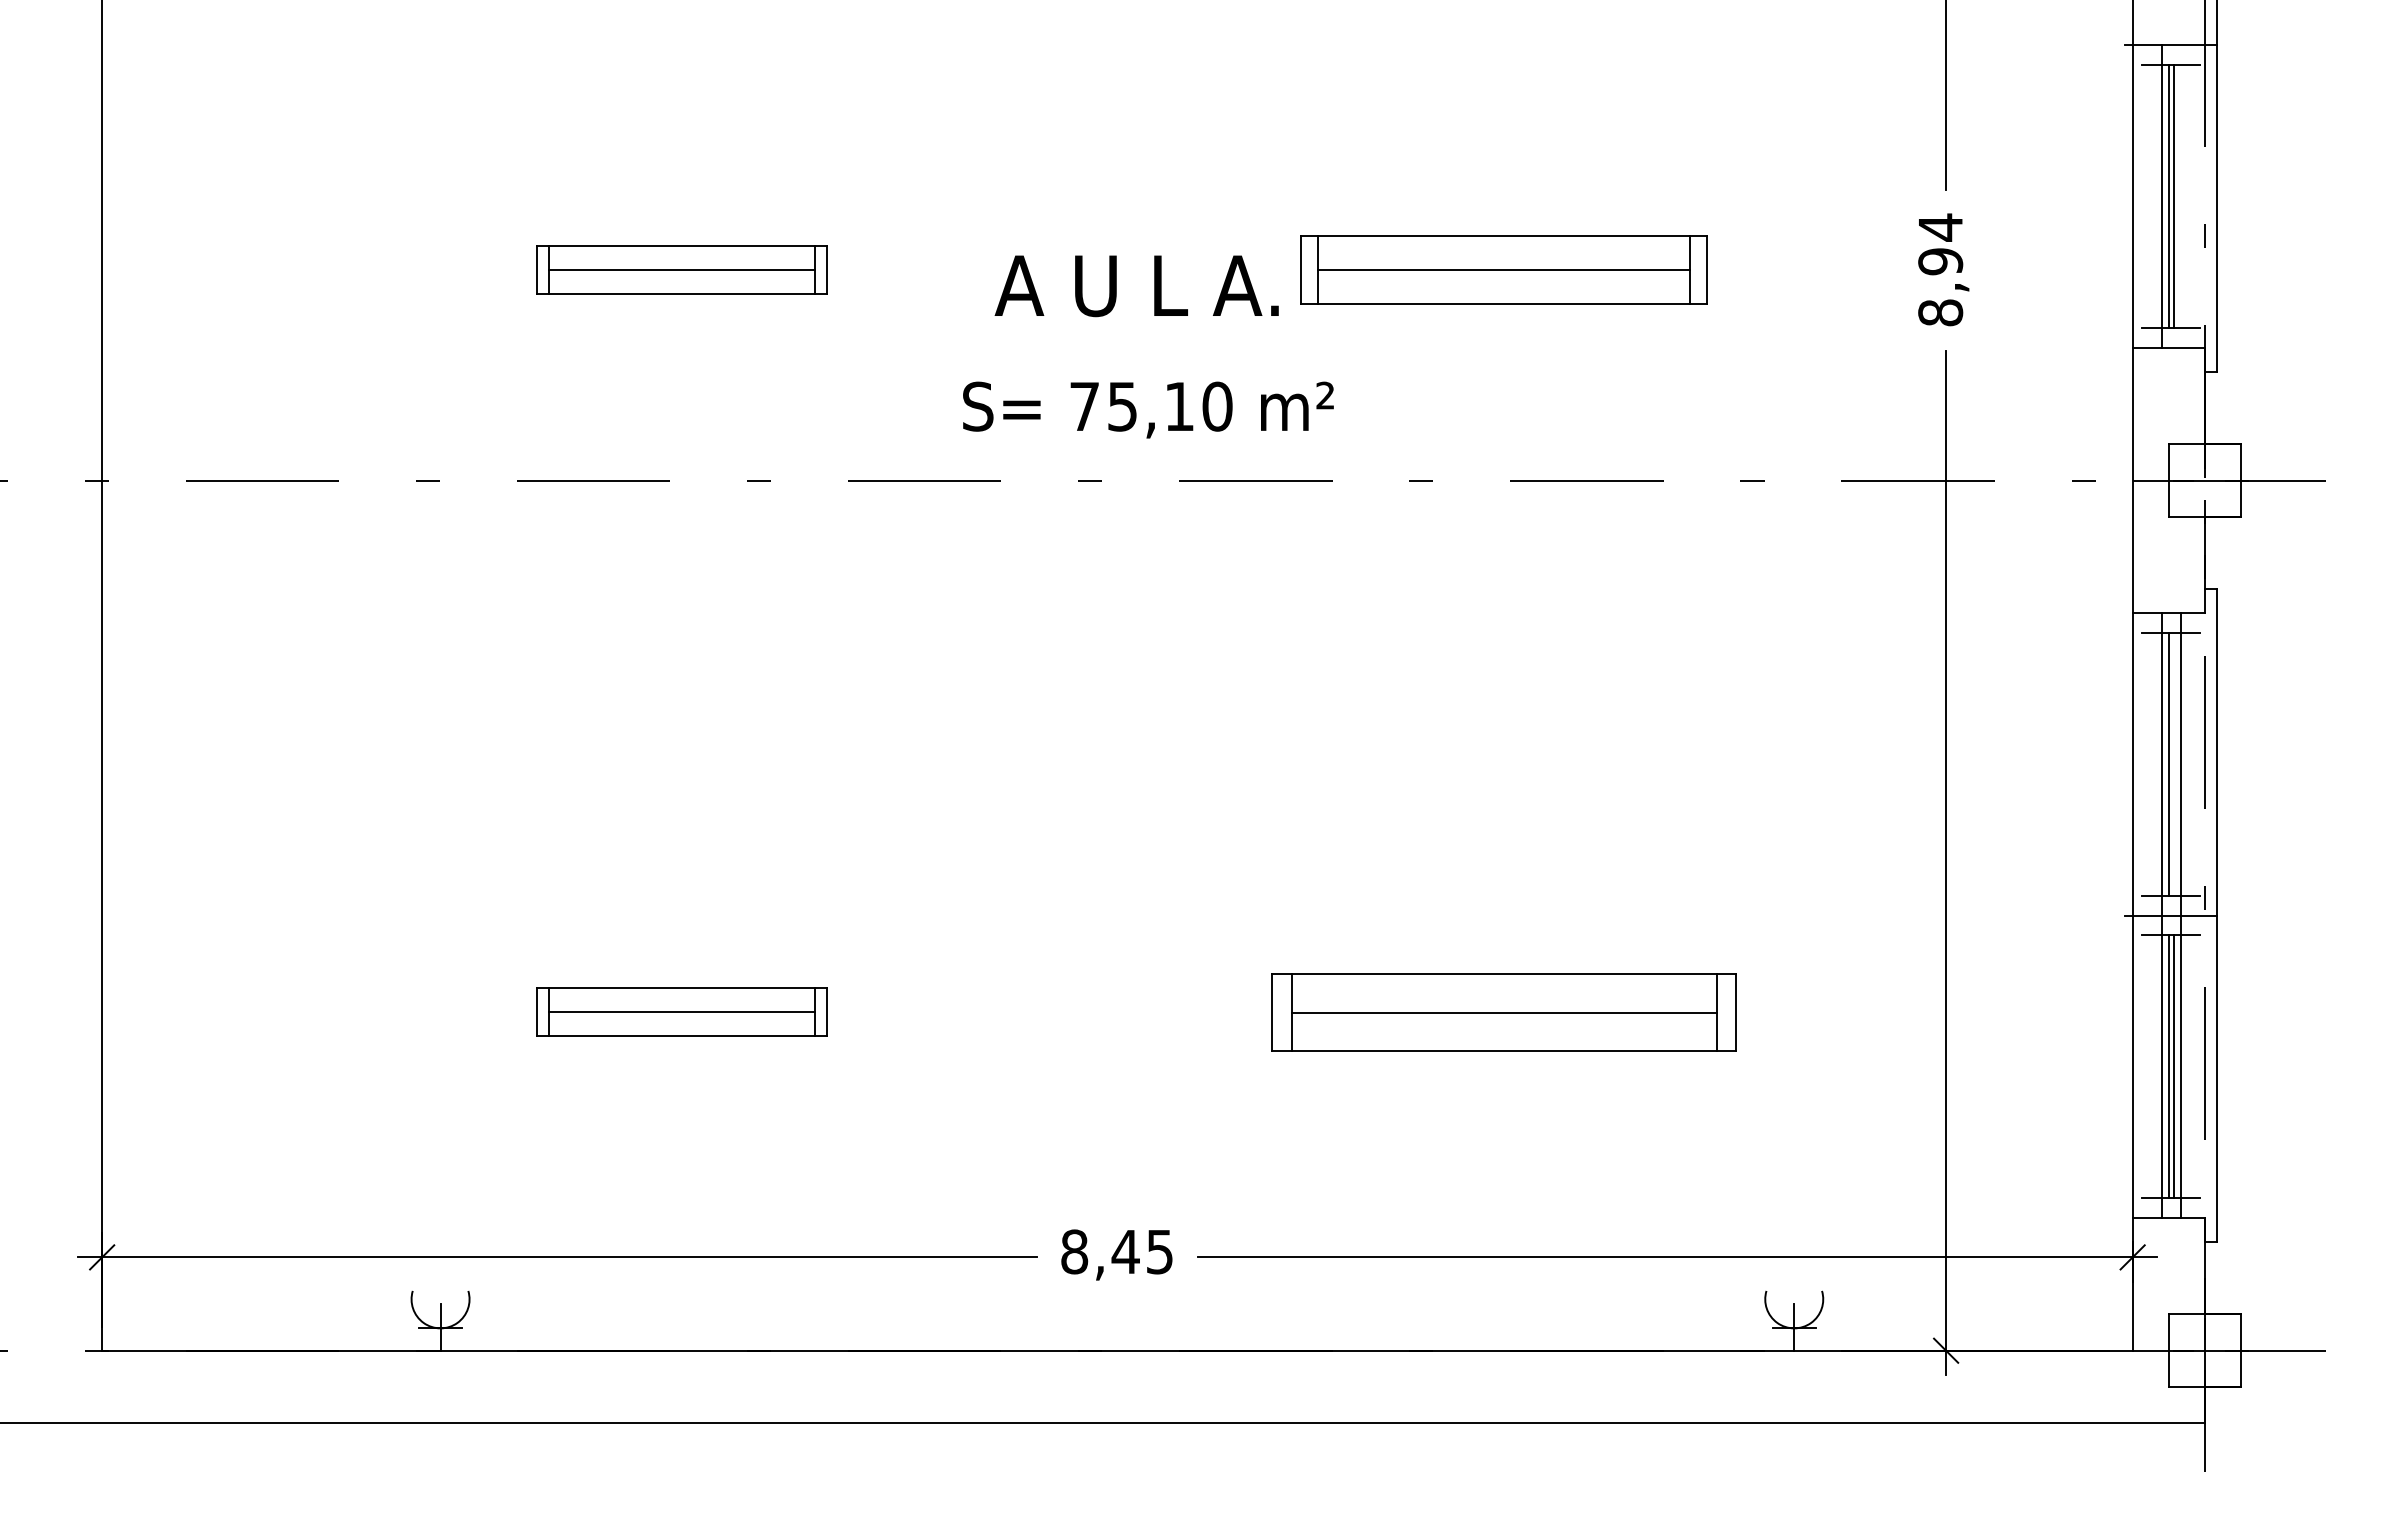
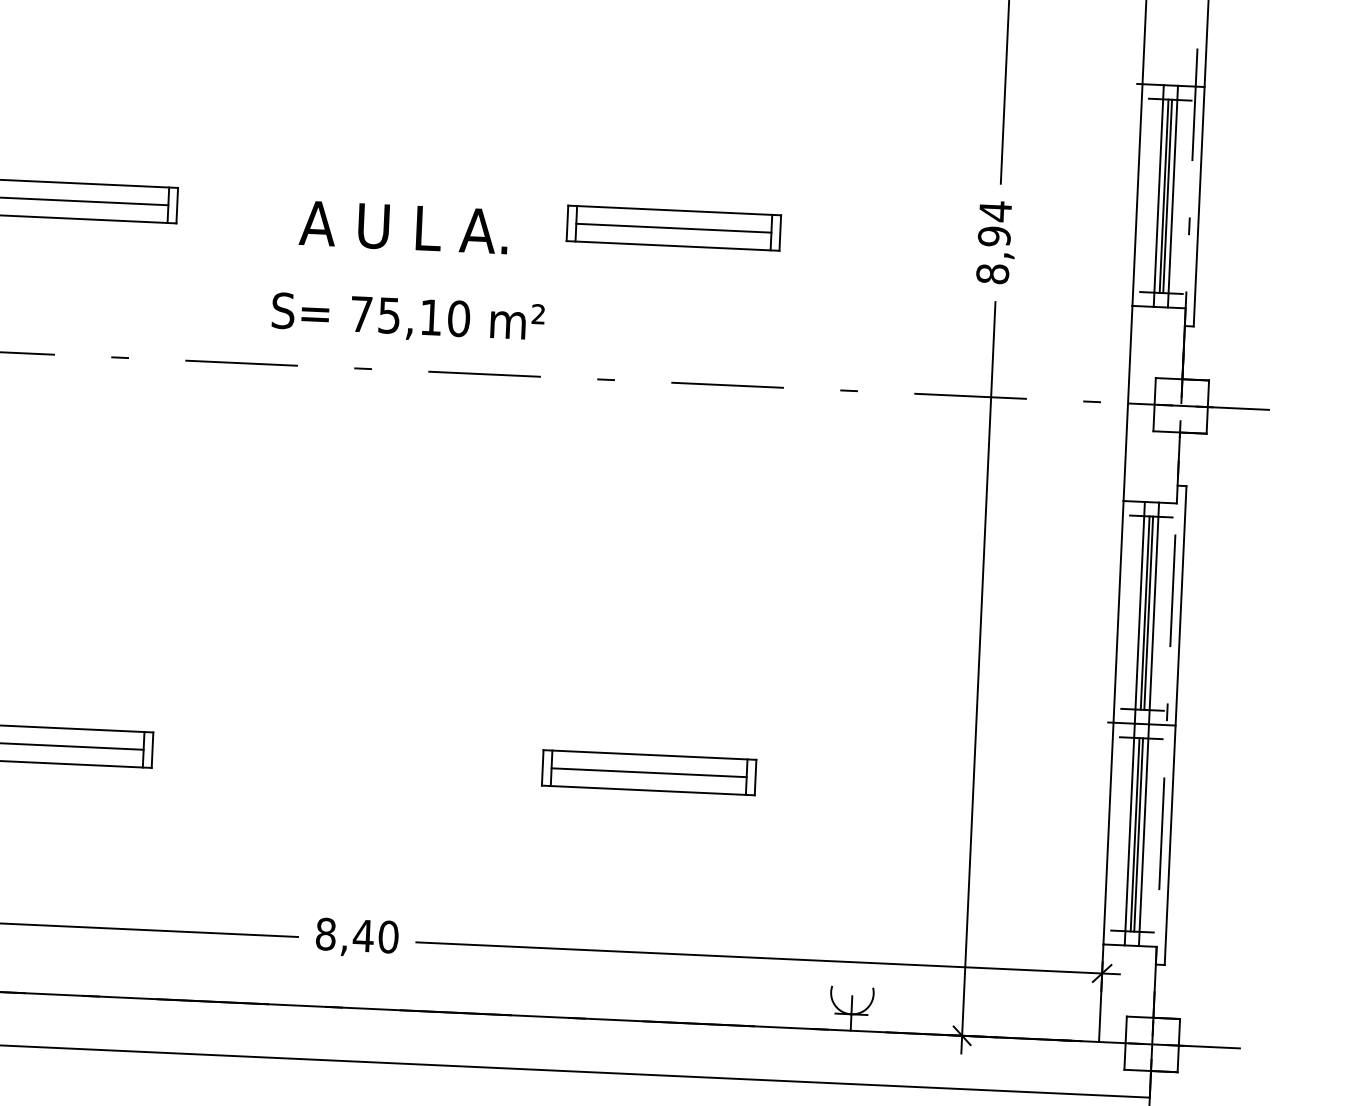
line: (2181, 196) -> (1173, 196), added
part: (1503, 269) -> (673, 227), size x0.71
line: (2173, 764) -> (1148, 613), added
part: (1503, 1011) -> (648, 772), size x0.62
text: (1159, 1251) -> (388, 936), 8,45 -> 8,40

